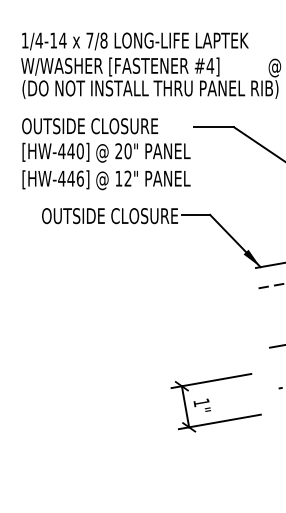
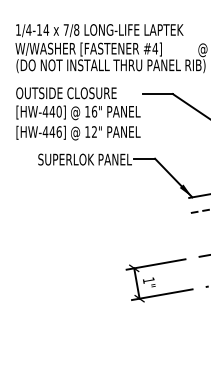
text: (124, 150) -> (91, 111), 20" -> 16"
text: (109, 215) -> (80, 159), OUTSIDE CLOSURE -> SUPERLOK PANEL
part: (216, 402) -> (159, 280), moved

